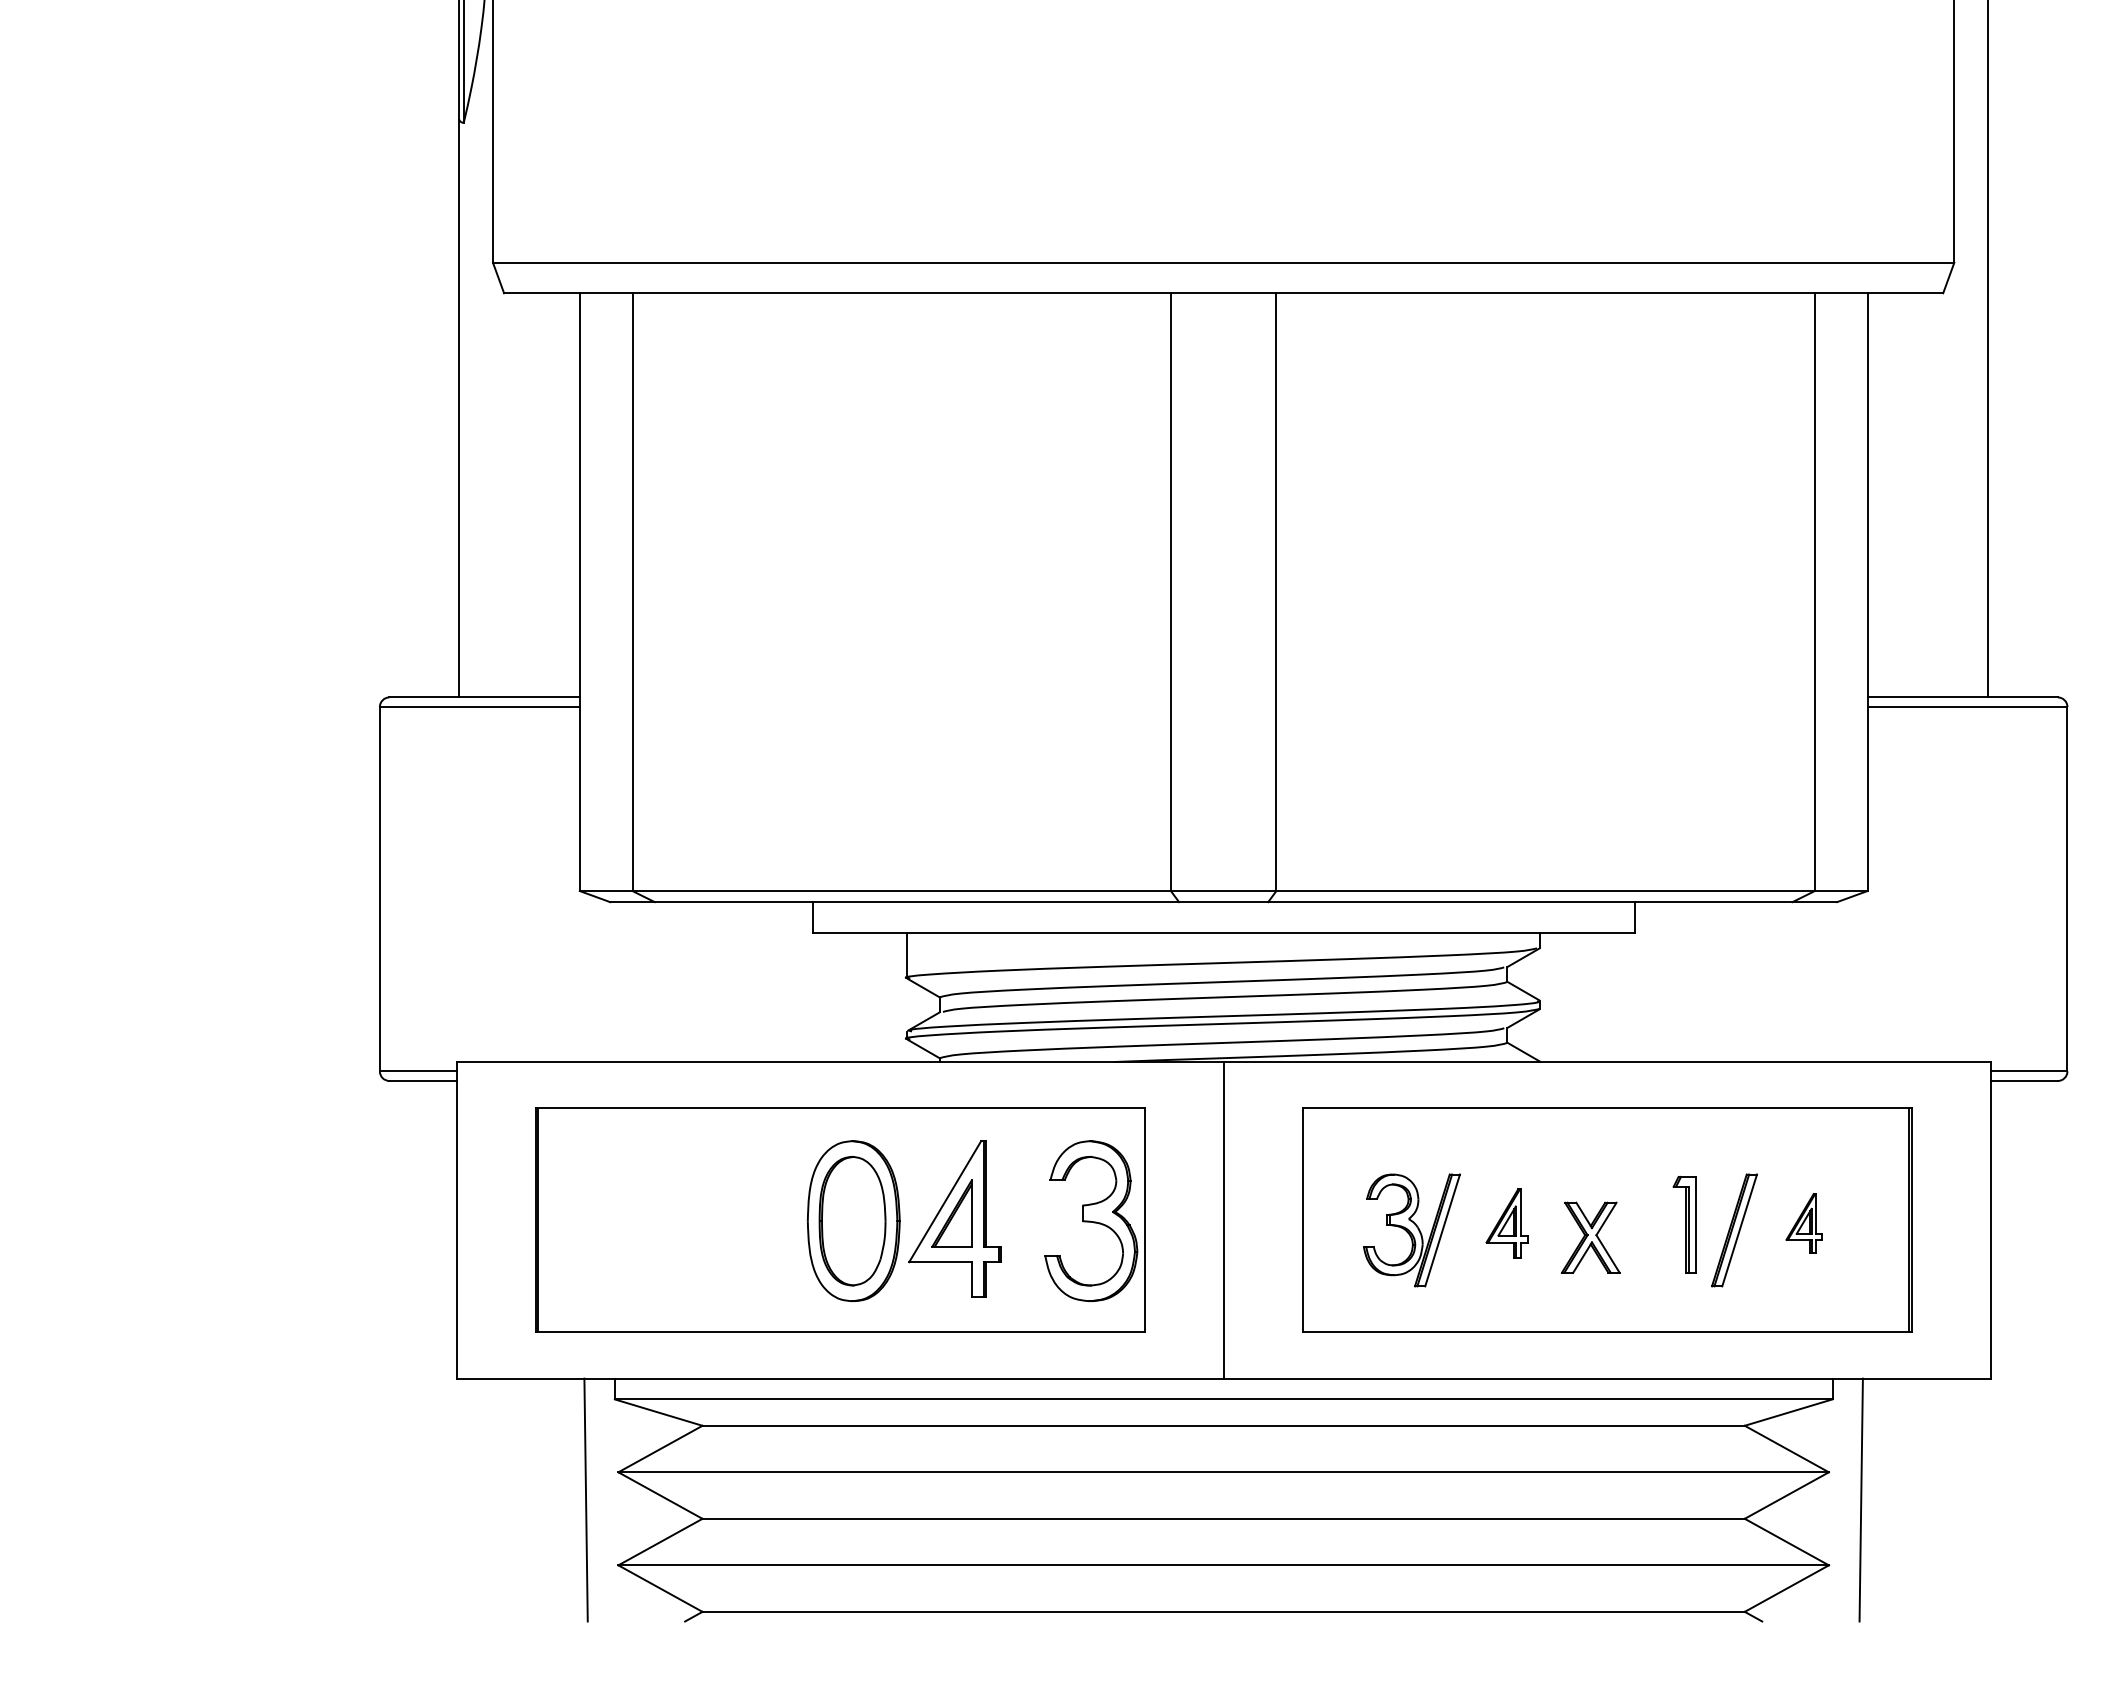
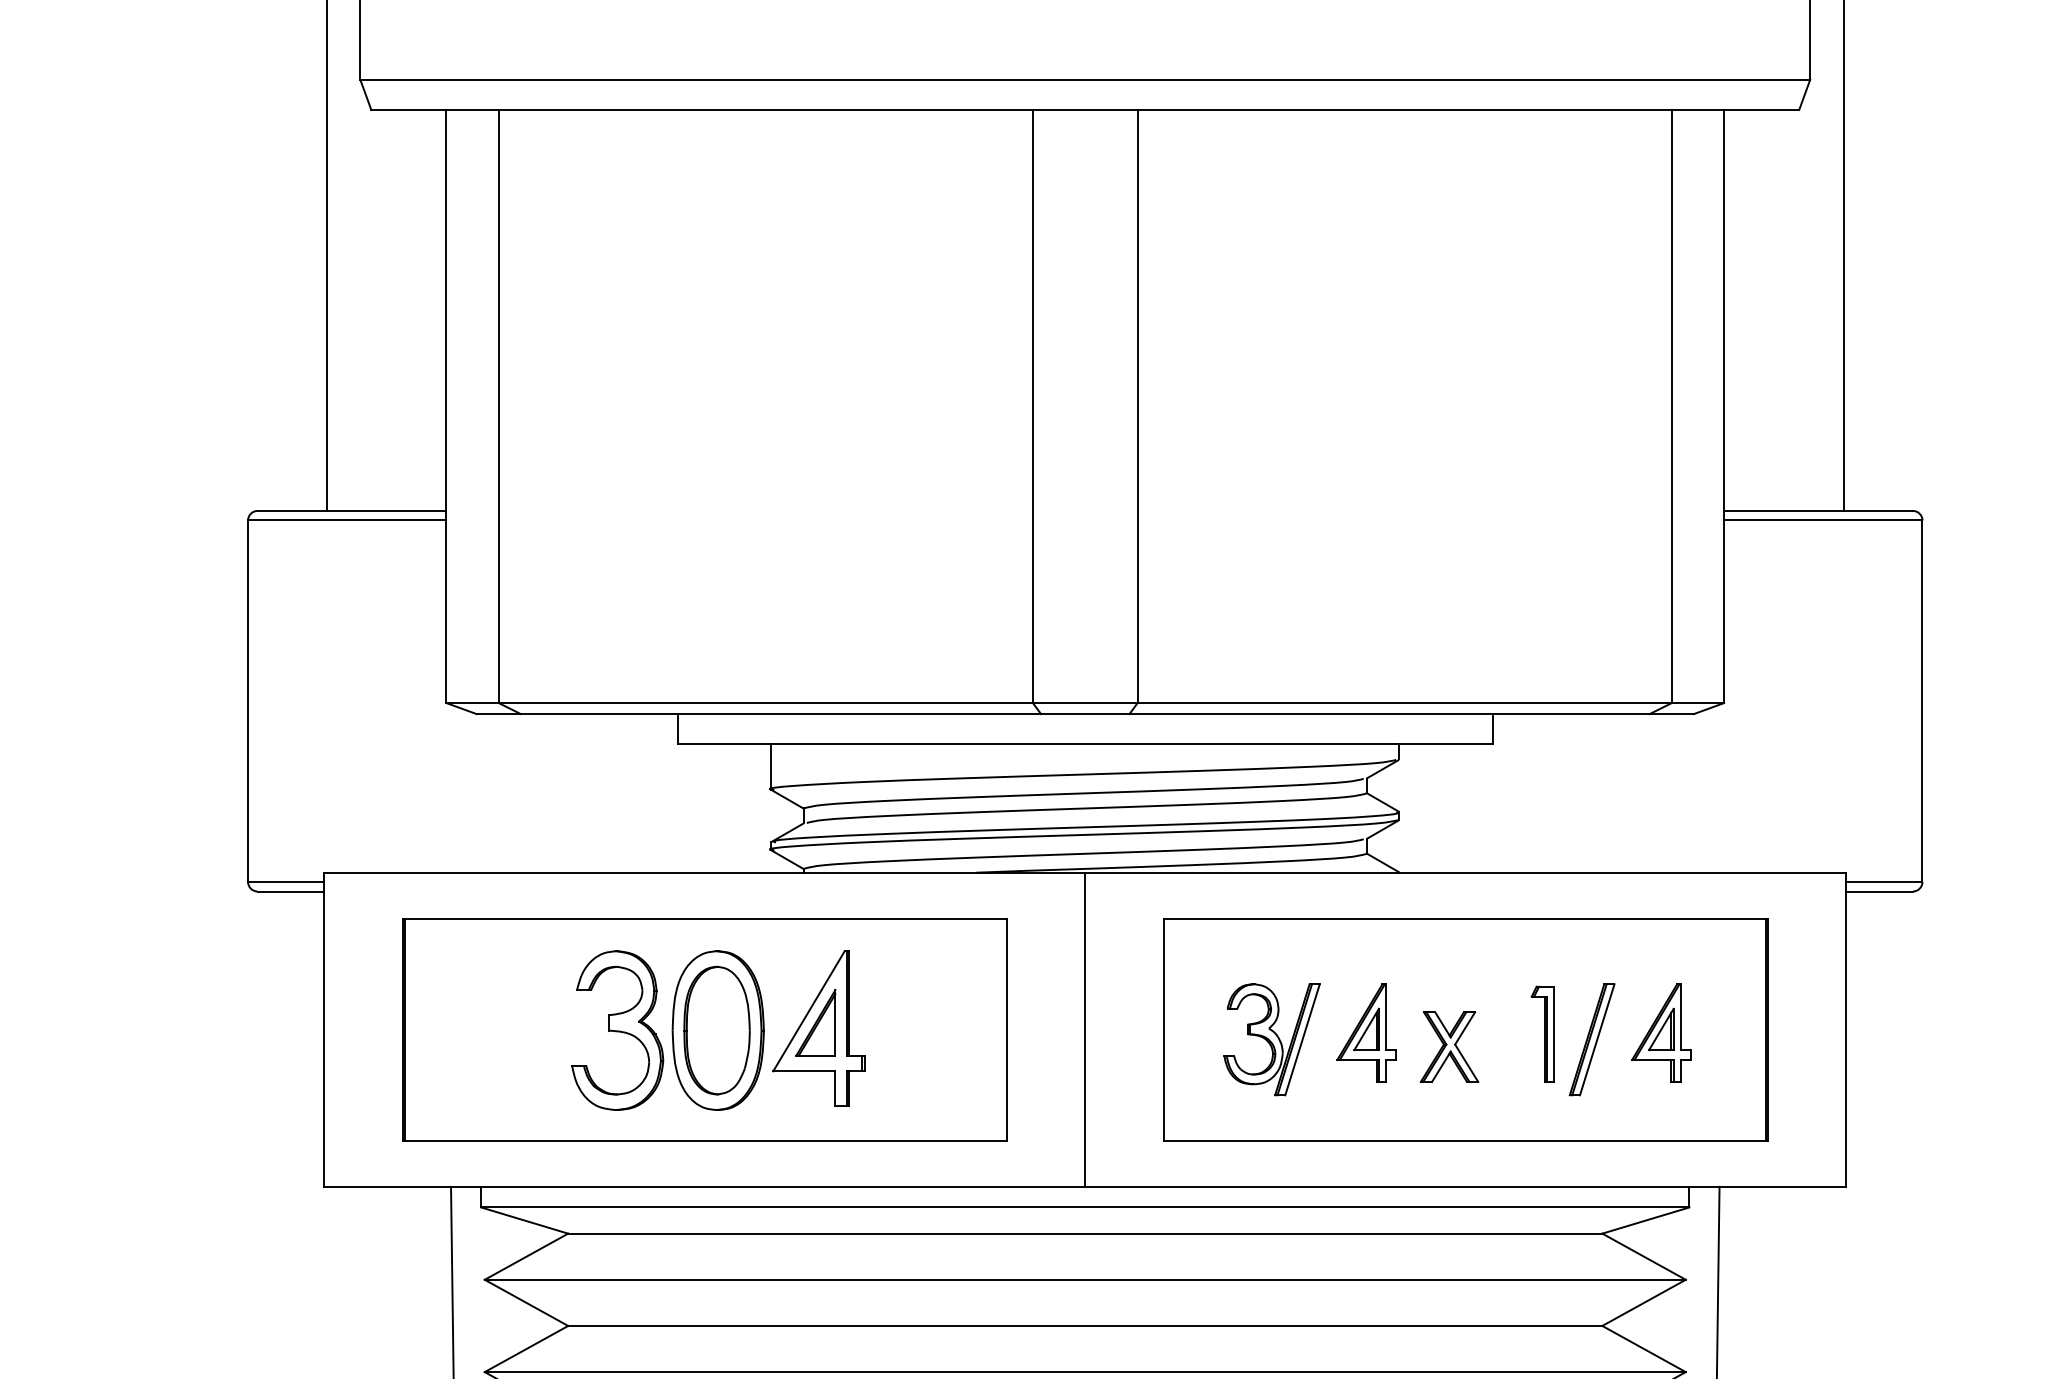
part: (1091, 1221) -> (617, 1030), moved
part: (1506, 1223) -> (1365, 1032), size x1.43
part: (1803, 1223) -> (1660, 1032), size x1.67

